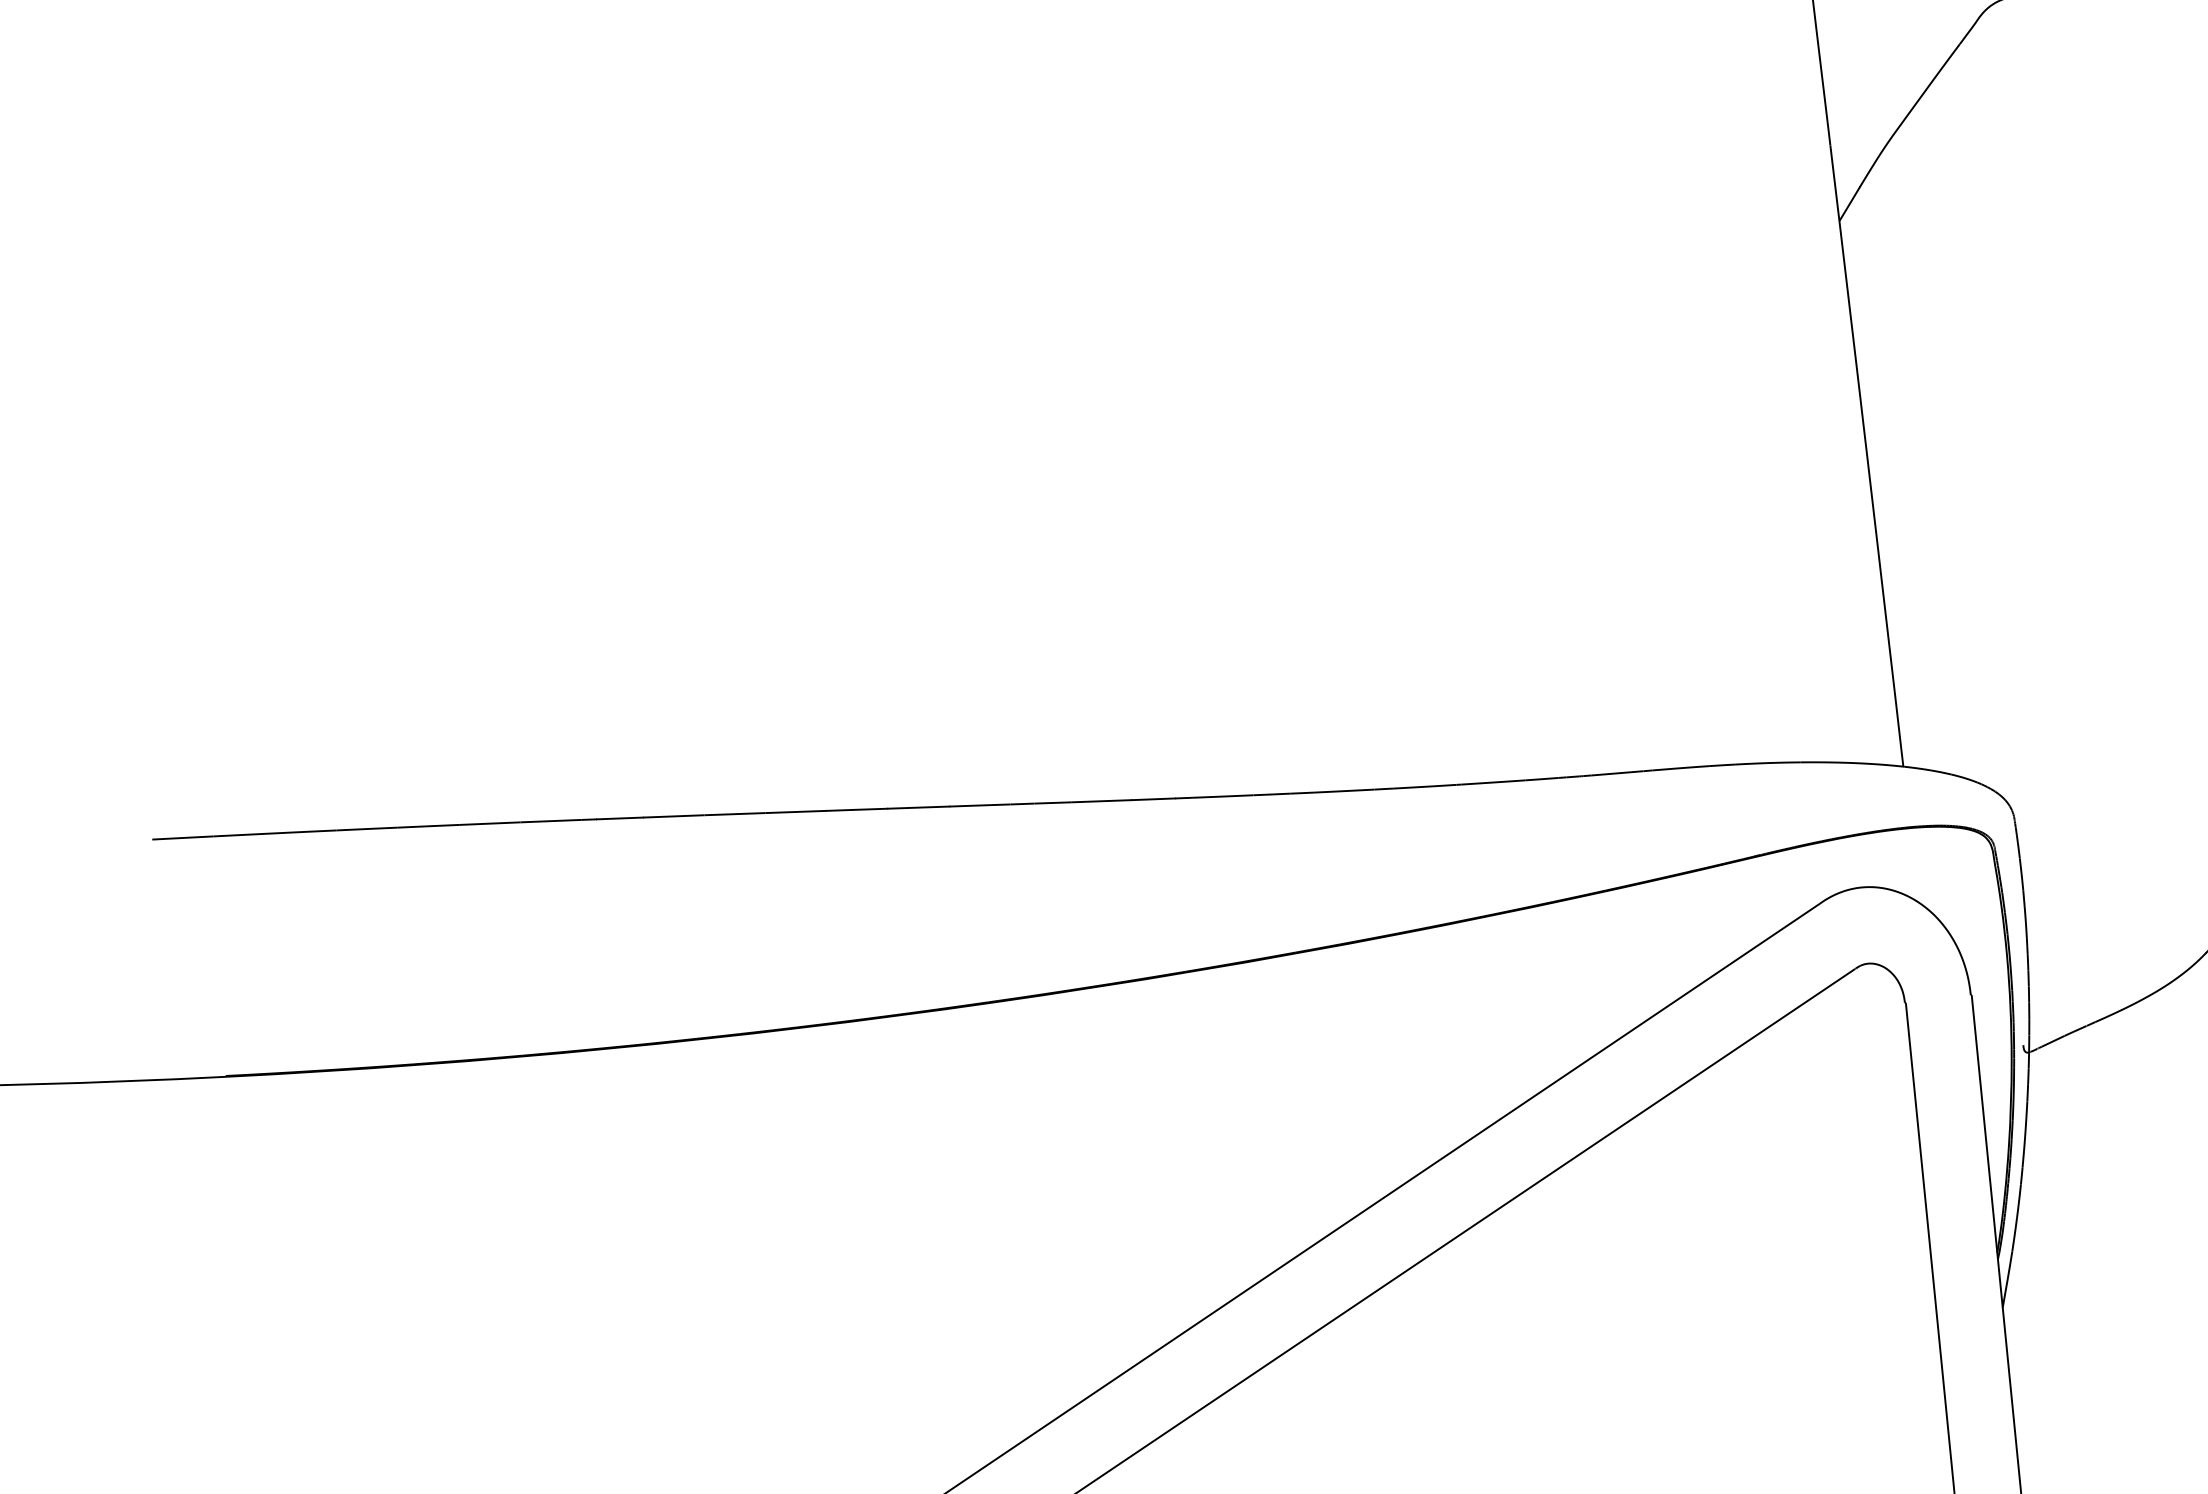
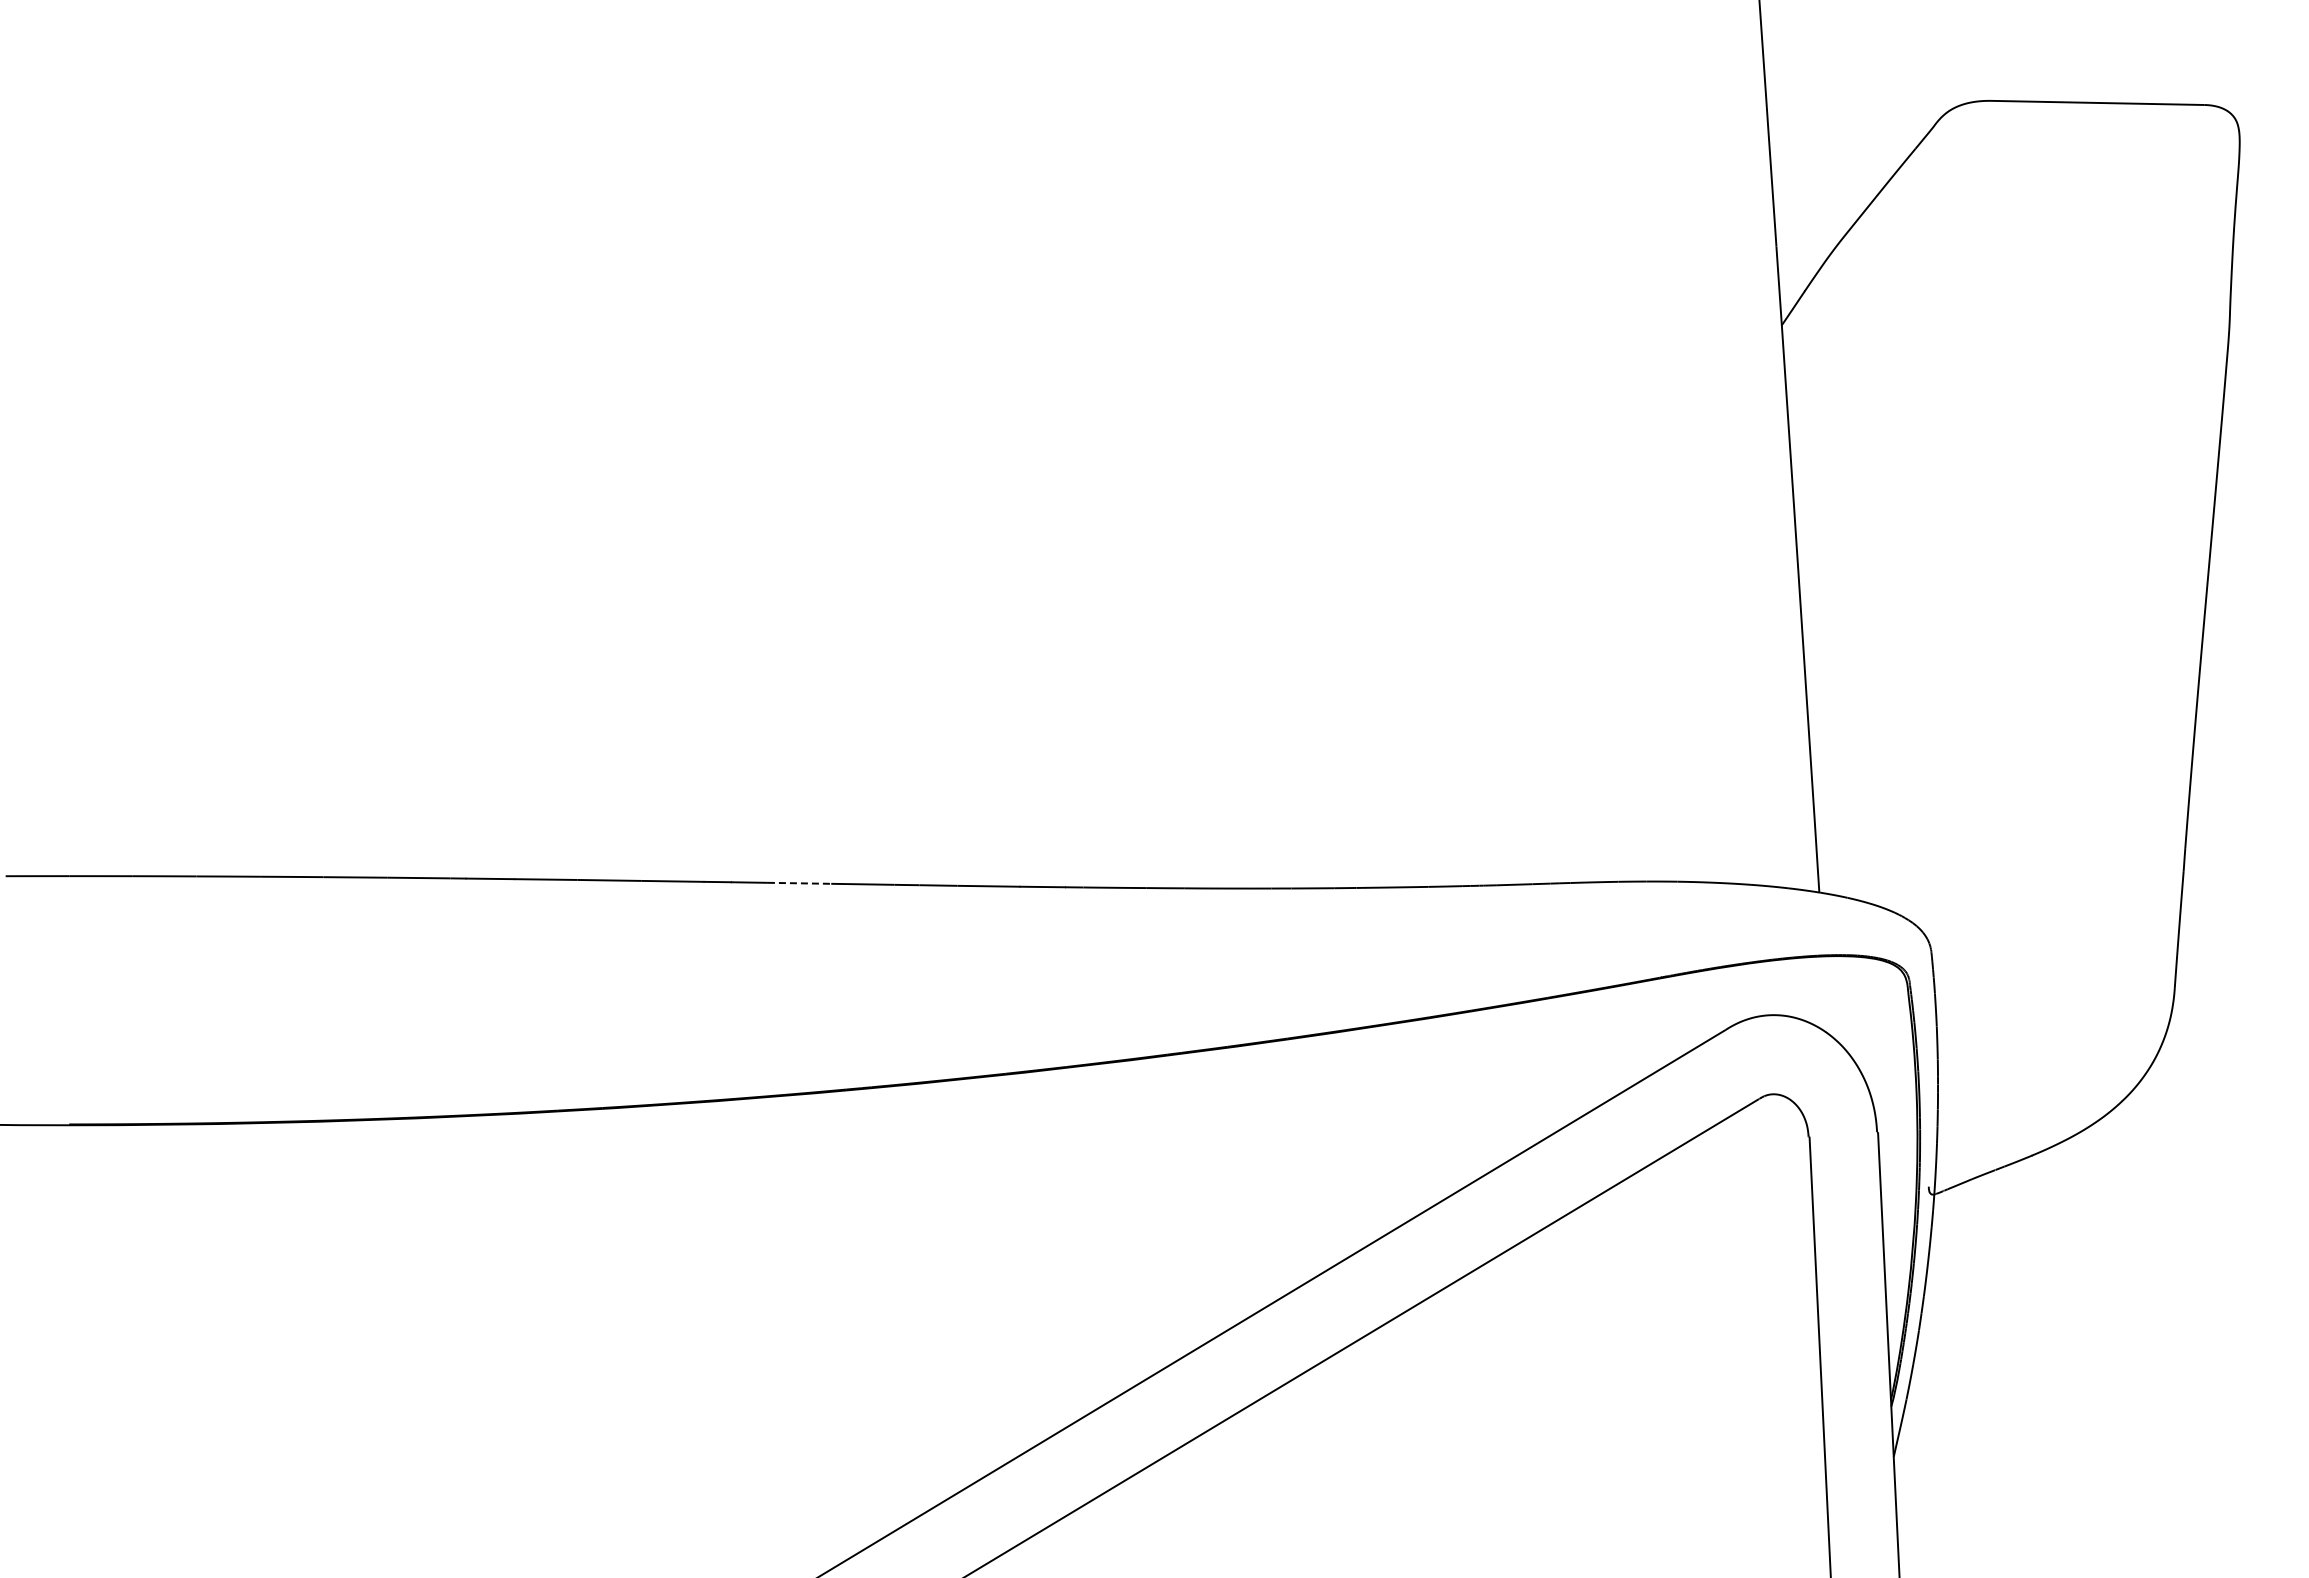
line: (918, 807) -> (799, 883), solid -> dashed

